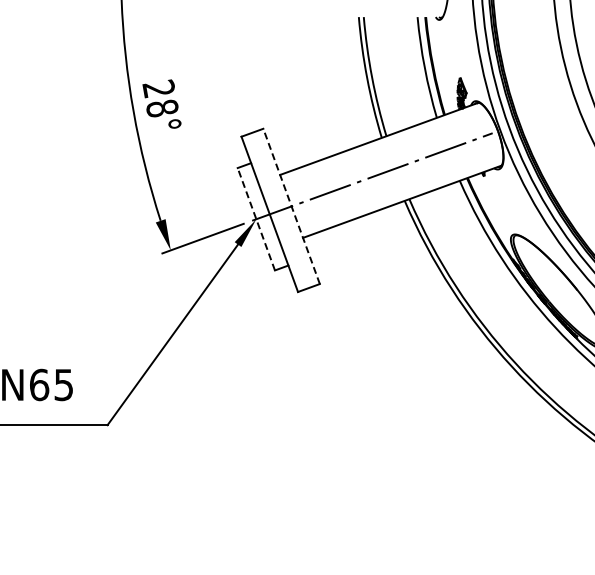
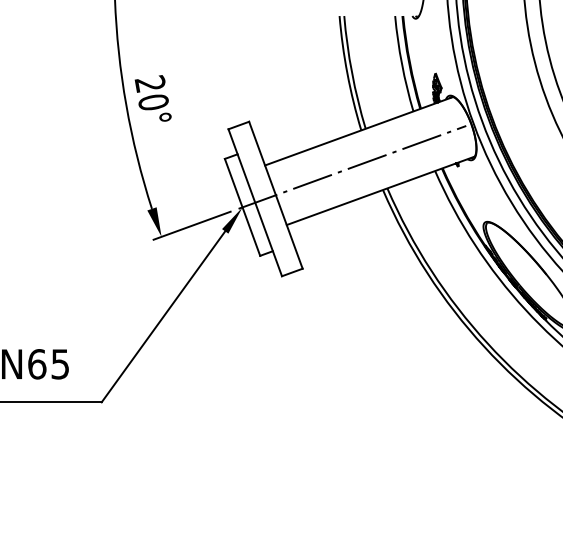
text: (162, 108) -> (153, 102), 28° -> 20°
line: (291, 206) -> (275, 195), dashed -> solid
line: (256, 218) -> (242, 206), dashed -> solid

